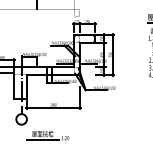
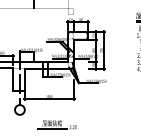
part: (47, 135) -> (56, 124), moved

